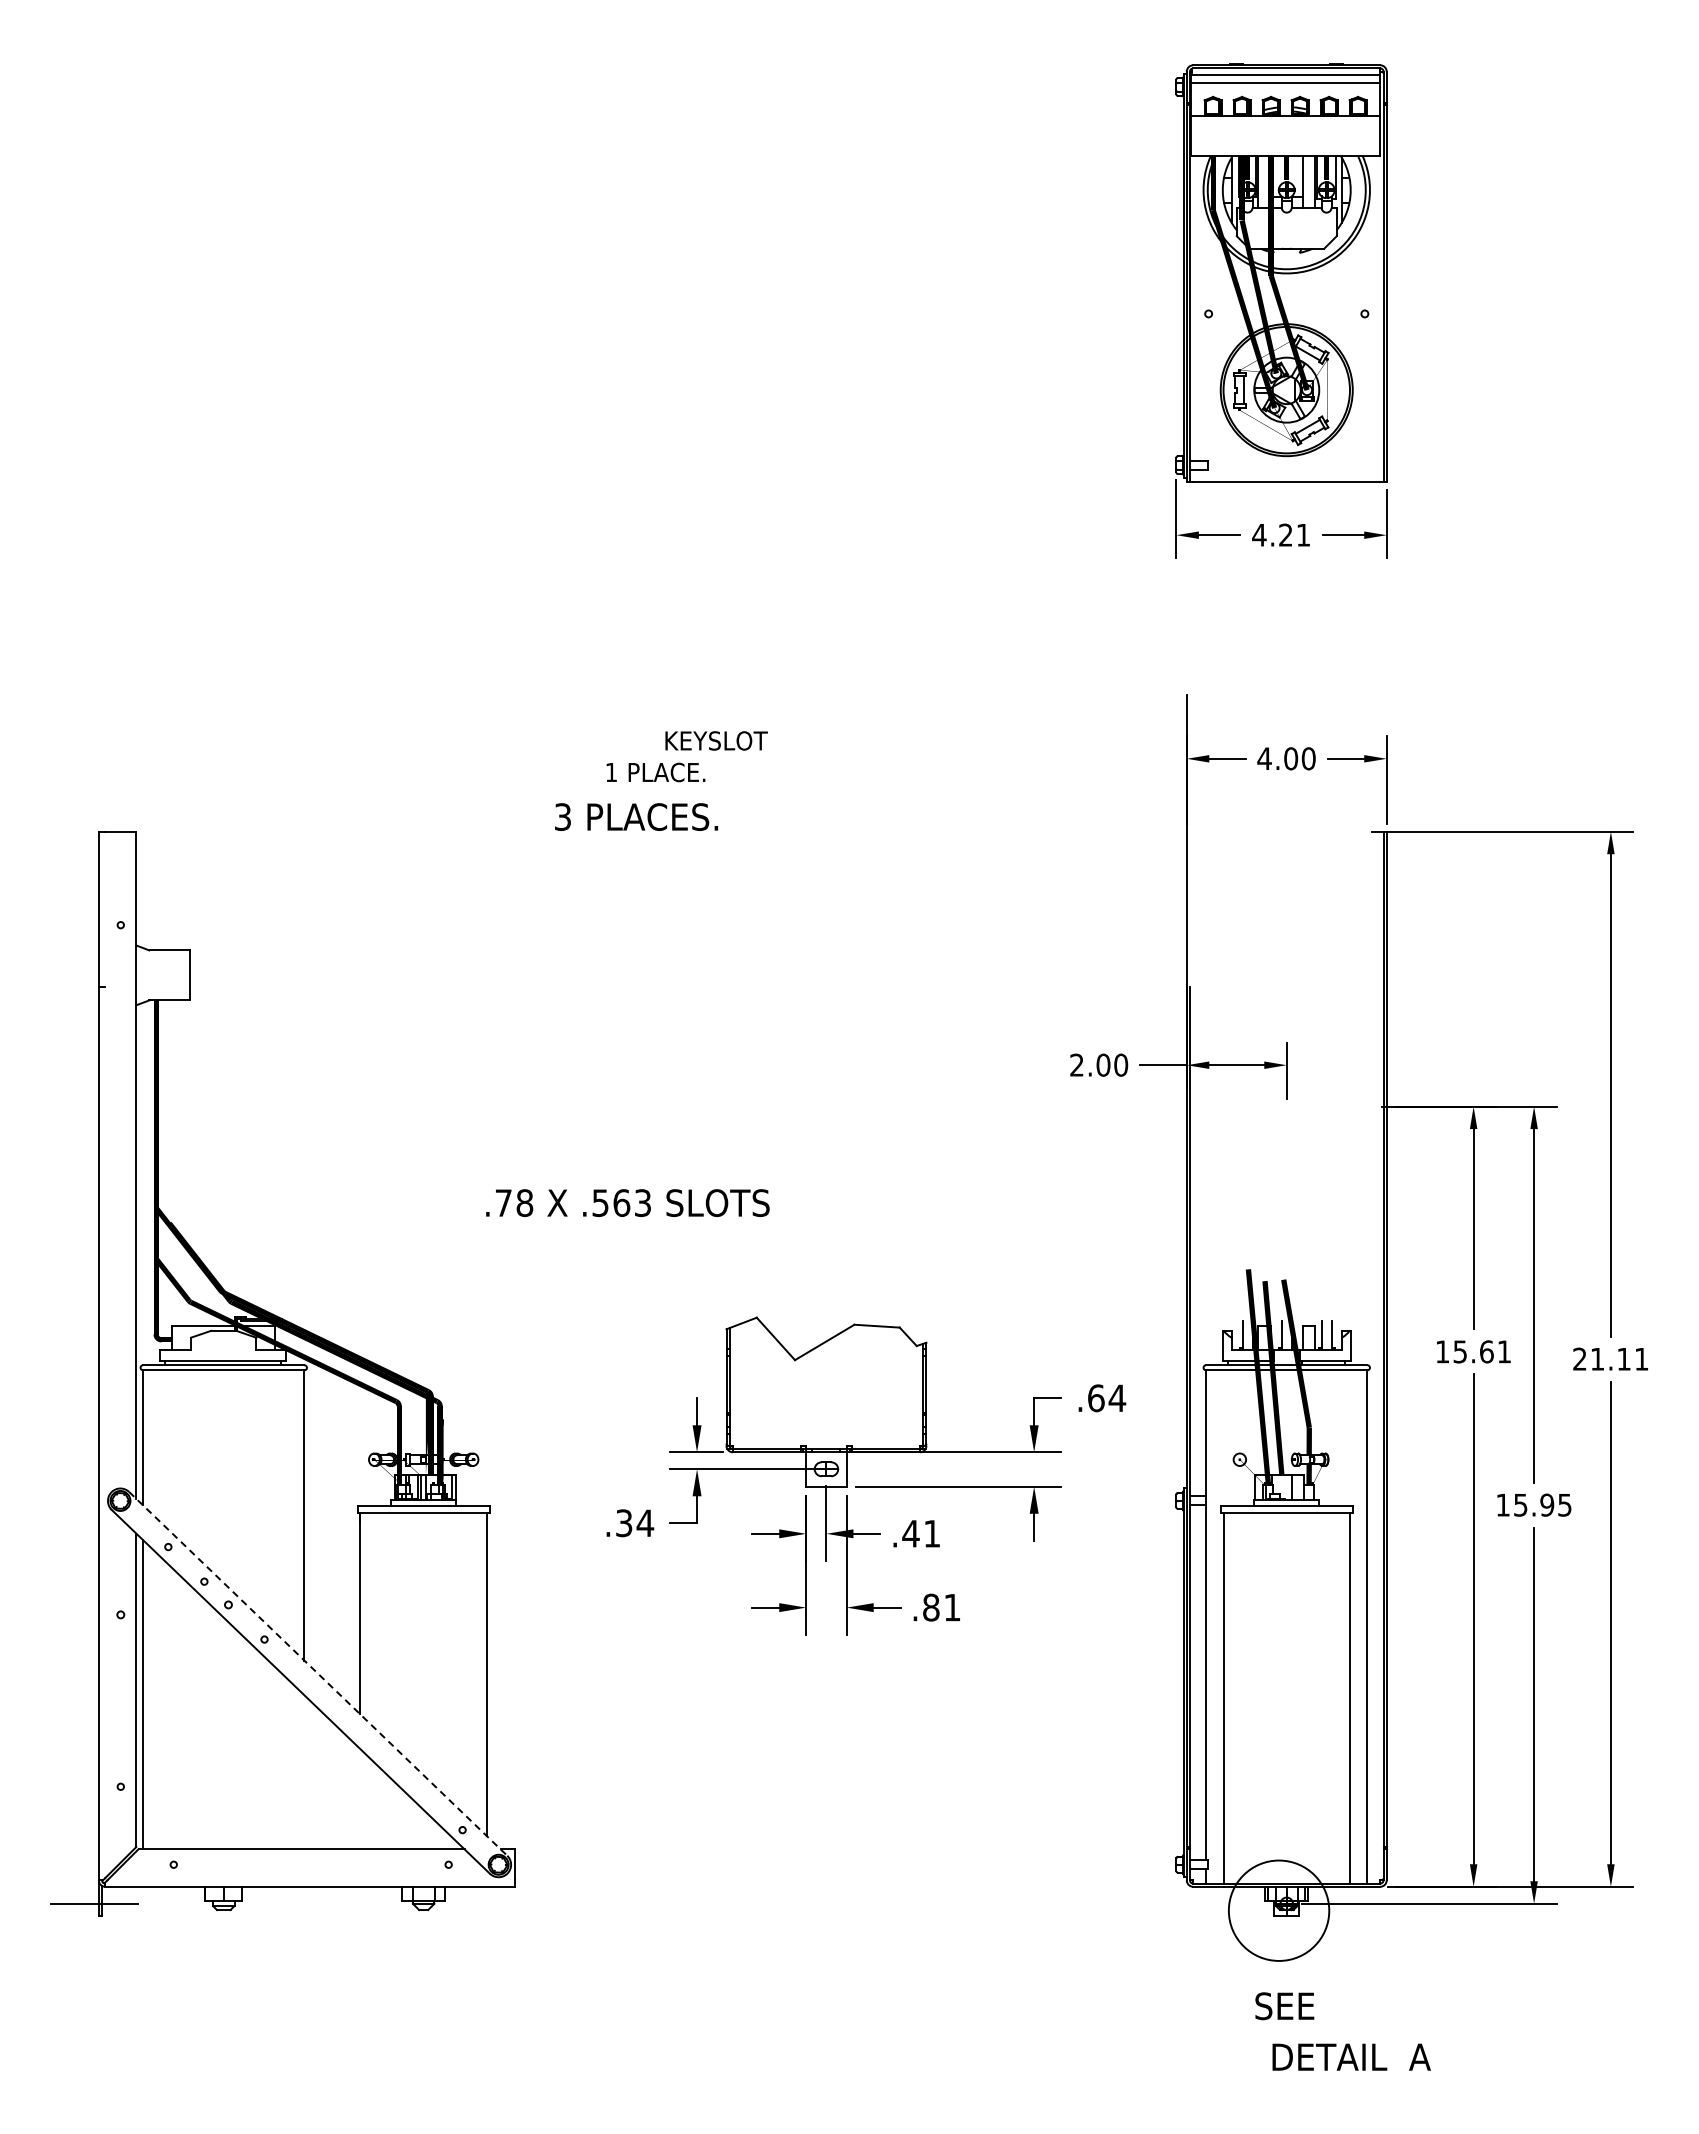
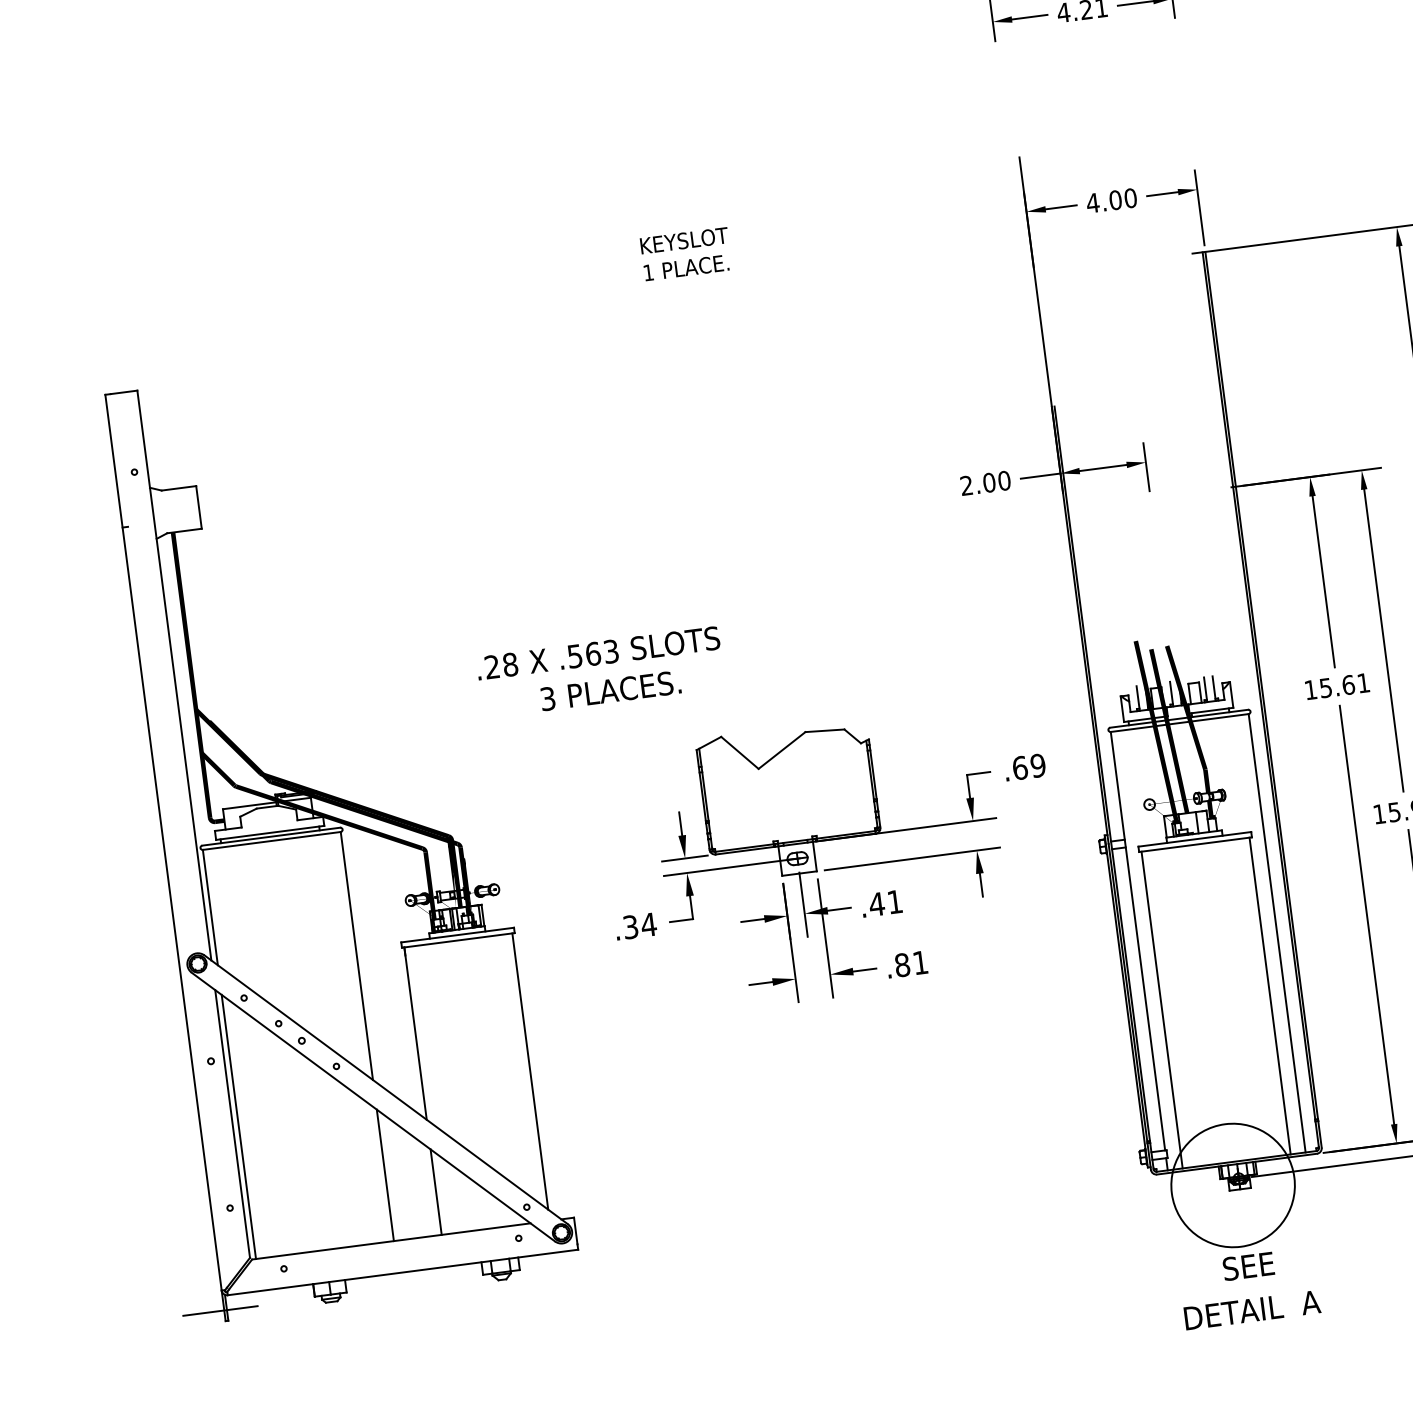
text: (716, 740) -> (684, 240), moved
text: (655, 772) -> (686, 267), moved
text: (636, 816) -> (610, 690), moved
text: (503, 1202) -> (492, 666), .78 -> .28
text: (1117, 1398) -> (1038, 765), .64 -> .69
line: (318, 1674) -> (386, 1090), dashed -> solid
line: (304, 1772) -> (385, 1175), added
line: (360, 1799) -> (436, 1192), added
circle: (1278, 1910) -> (1232, 1185), size x1.43
text: (1351, 2056) -> (1252, 1309), moved

